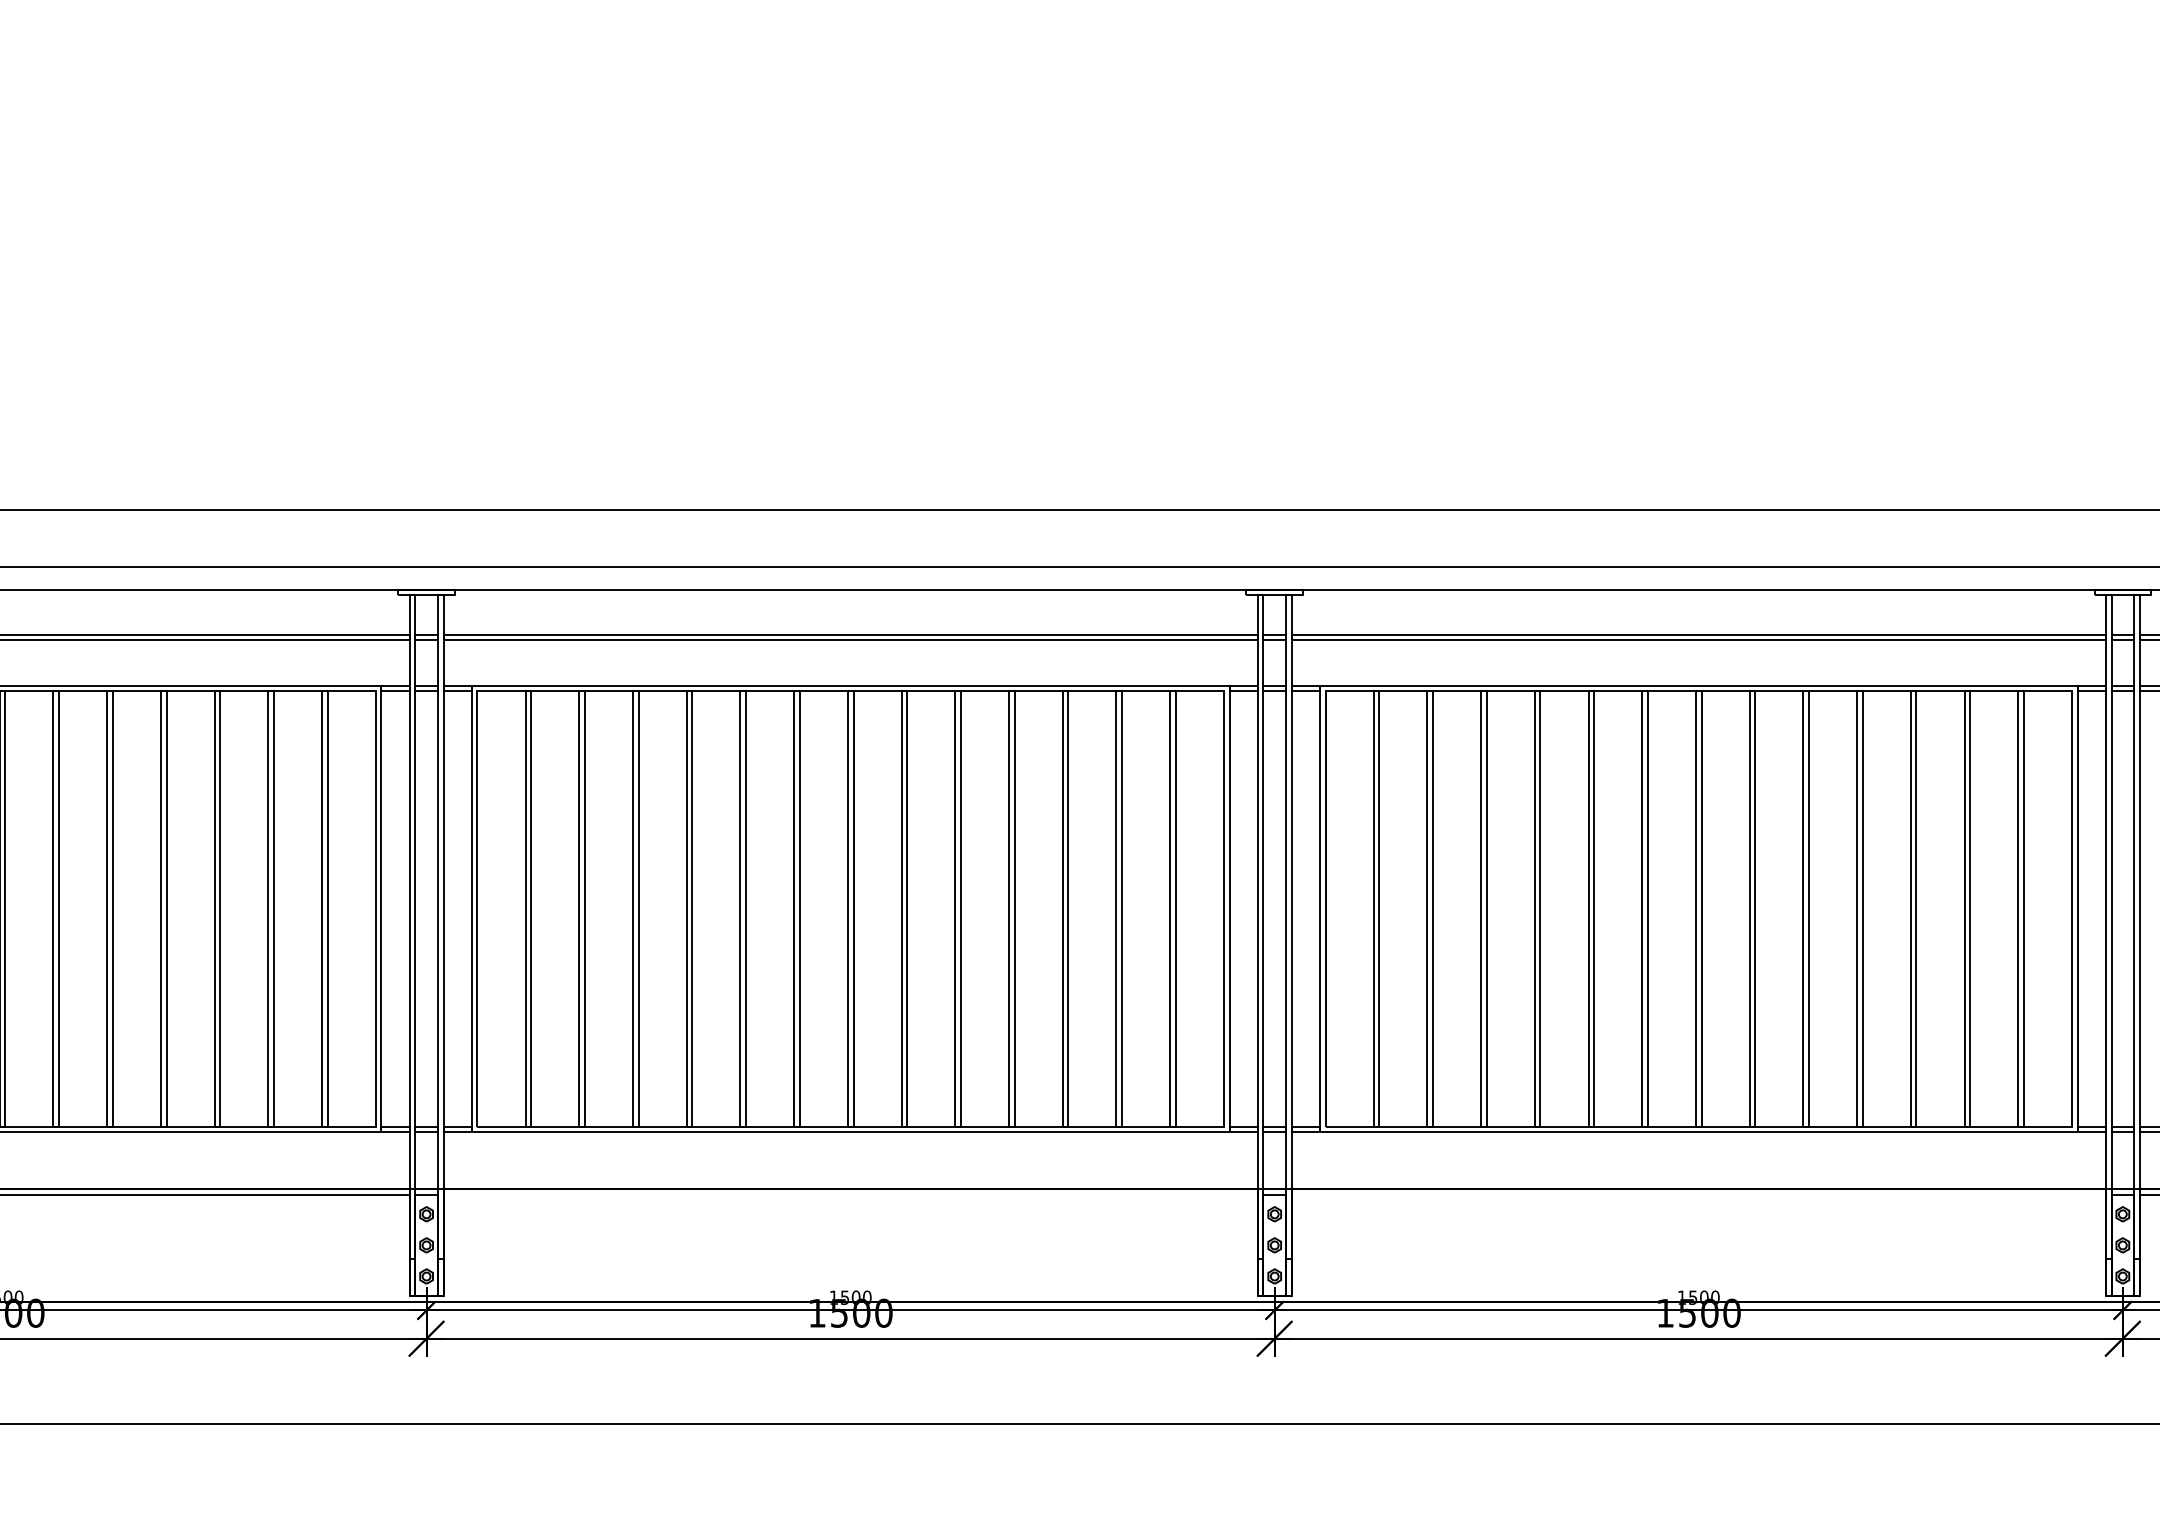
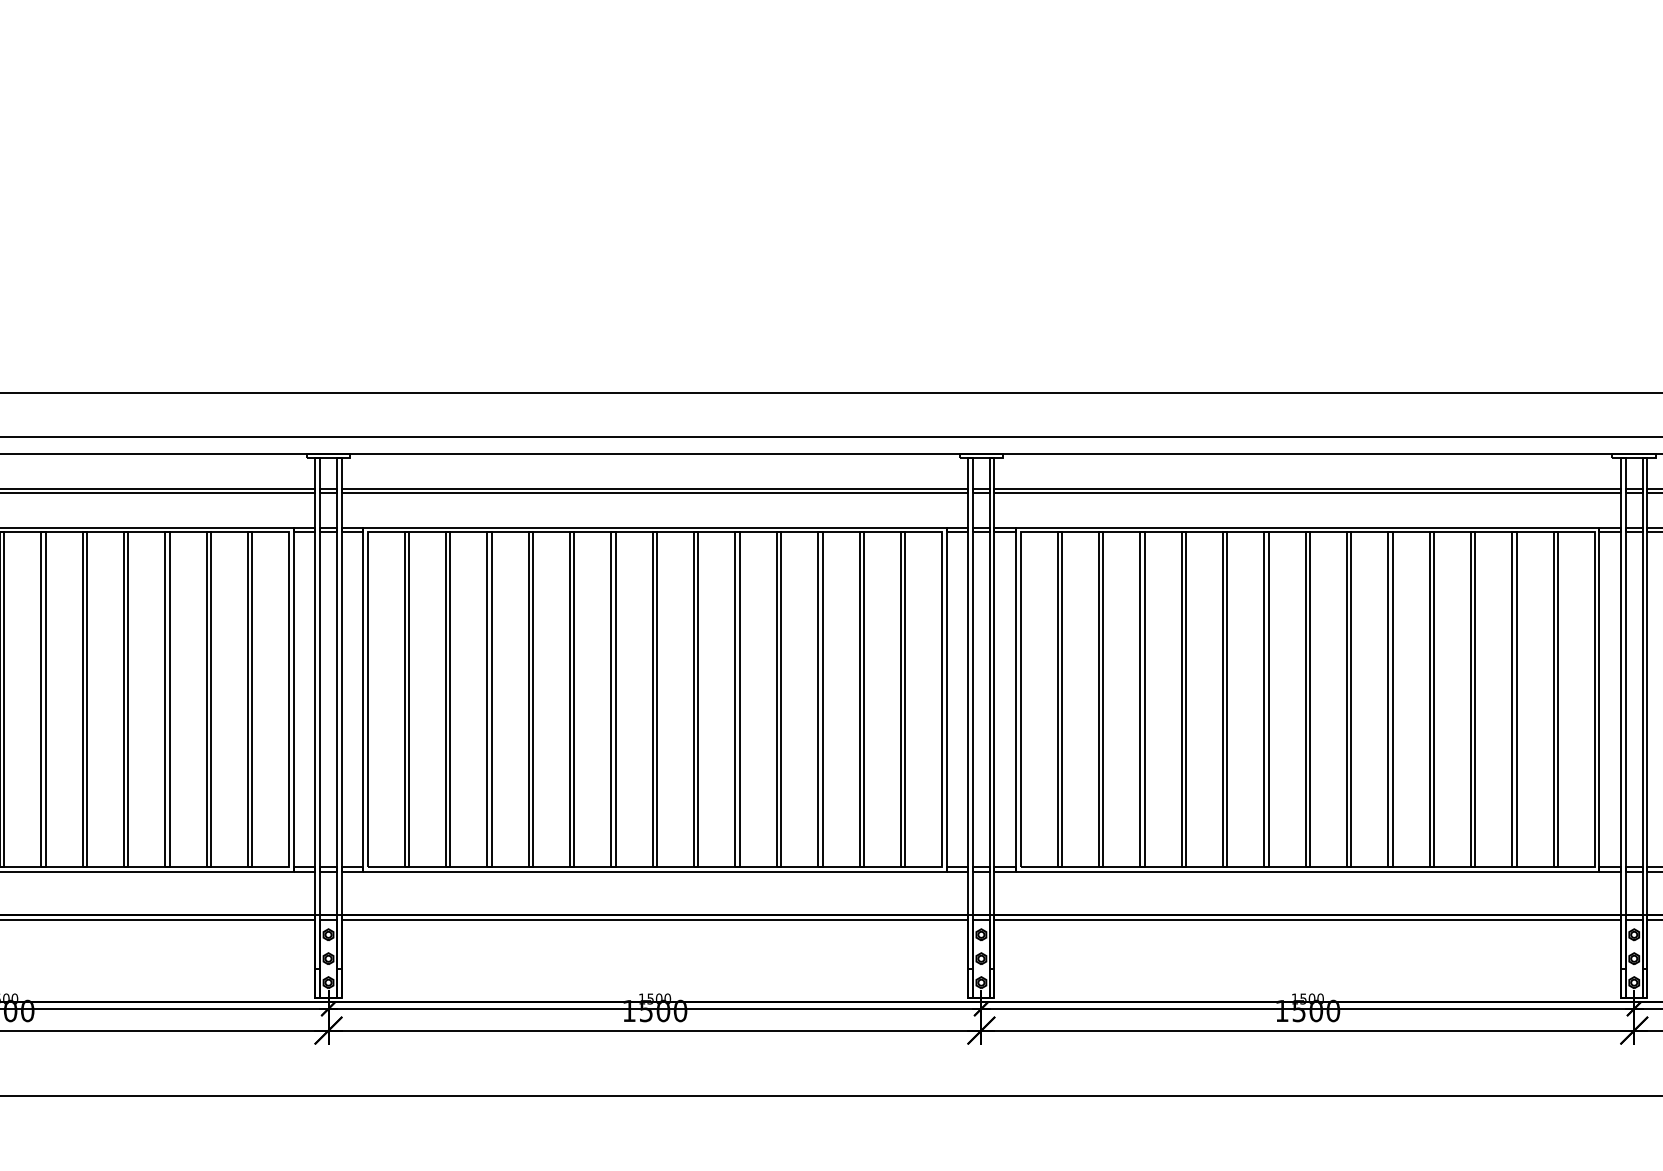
line: (850, 1194) -> (654, 919), added
line: (1698, 1194) -> (1307, 919), added

